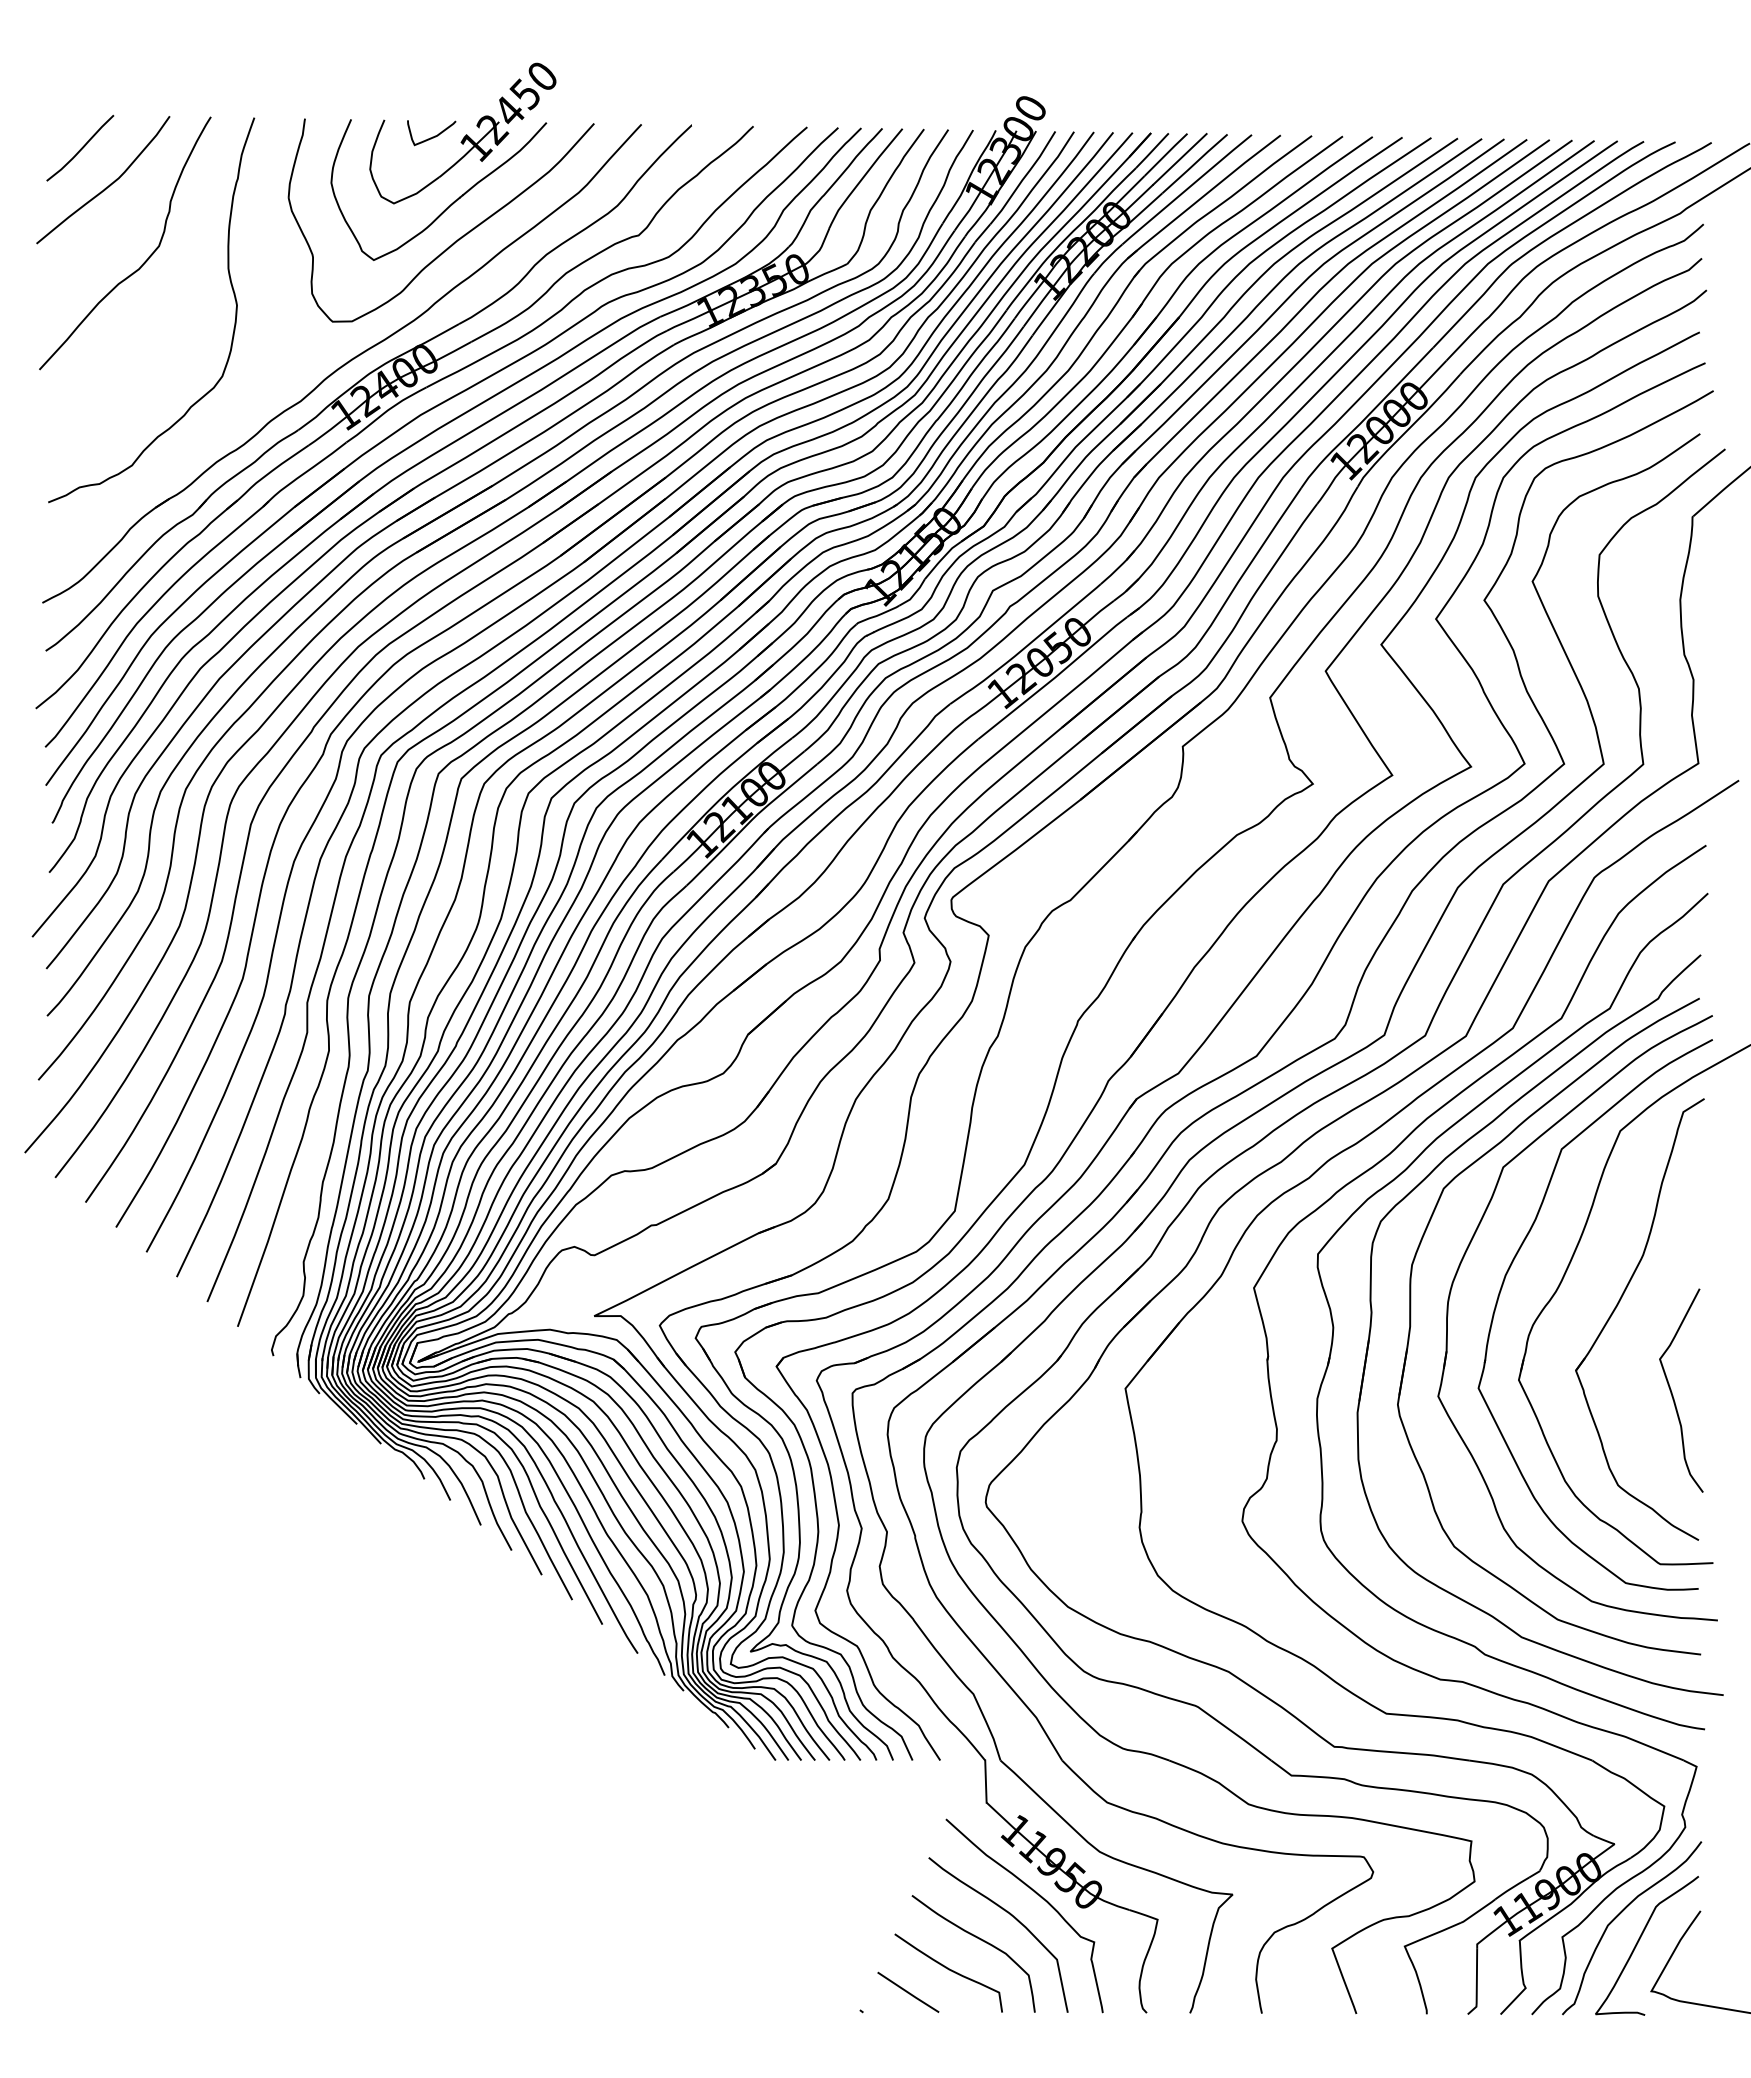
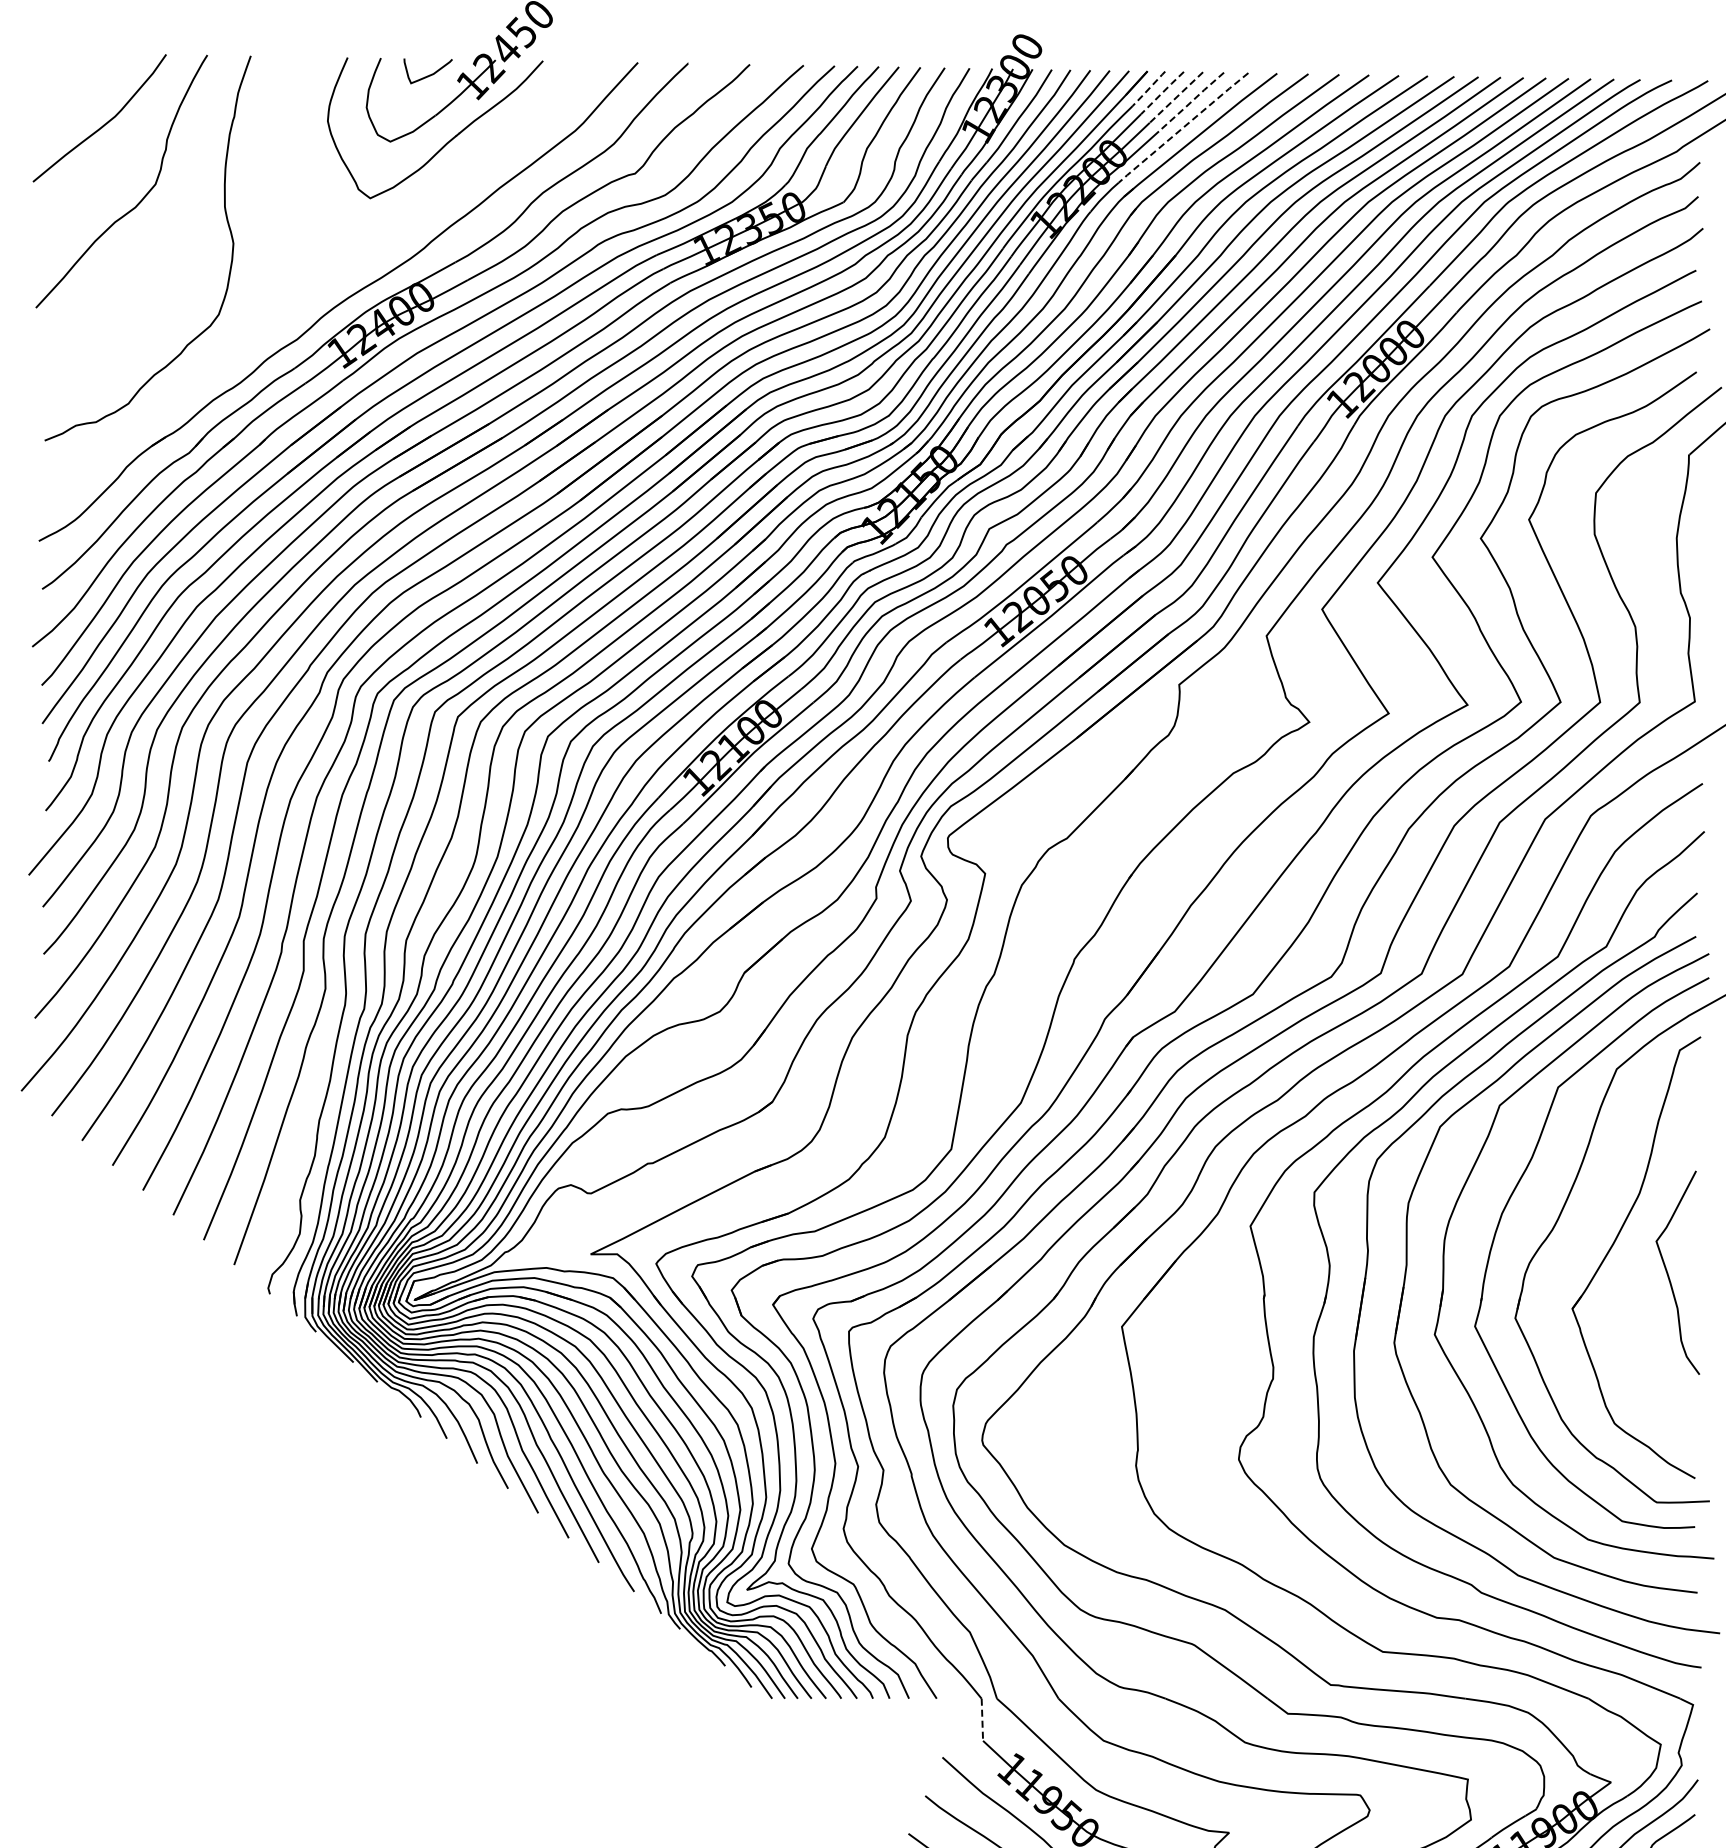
curve: (81, 147) -> (77, 85), removed
line: (1152, 151) -> (1148, 89), solid -> dashed
line: (1166, 154) -> (1162, 92), solid -> dashed
line: (1180, 159) -> (1176, 97), solid -> dashed
line: (1195, 163) -> (1191, 101), solid -> dashed
line: (1186, 189) -> (1182, 127), solid -> dashed
part: (454, 241) -> (450, 179), removed
curve: (1672, 1392) -> (1668, 1274), moved
line: (985, 1782) -> (981, 1720), solid -> dashed

